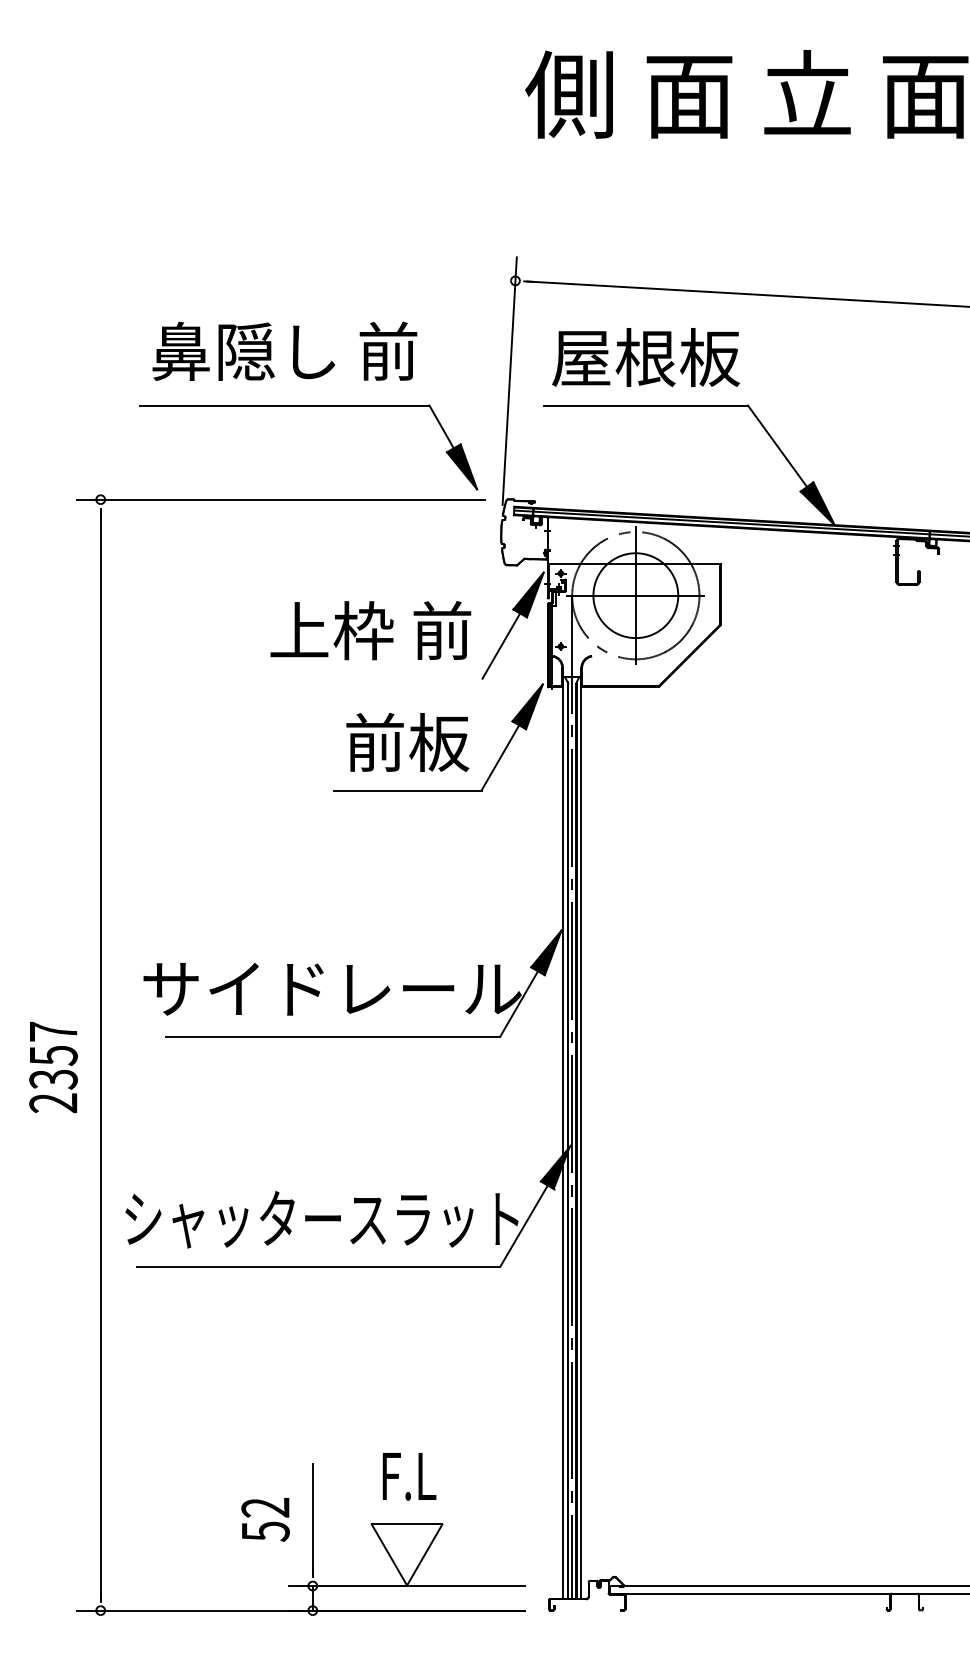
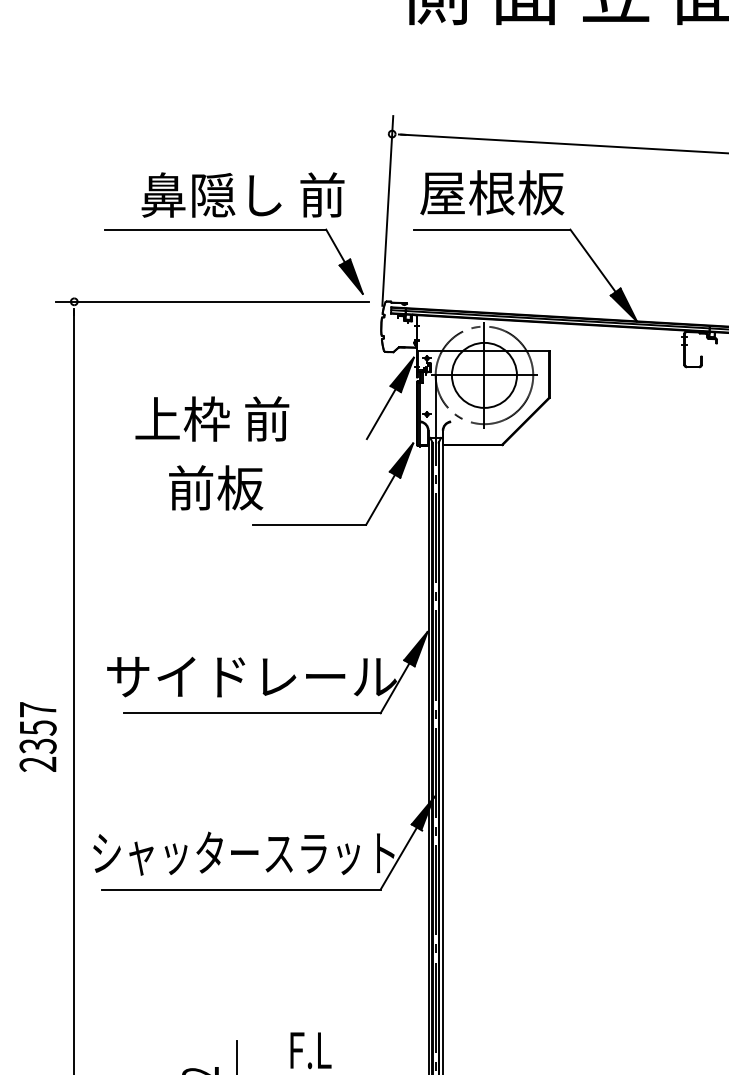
text: (284, 350) -> (242, 194), moved
text: (370, 630) -> (212, 418), moved
text: (407, 741) -> (215, 487), moved

